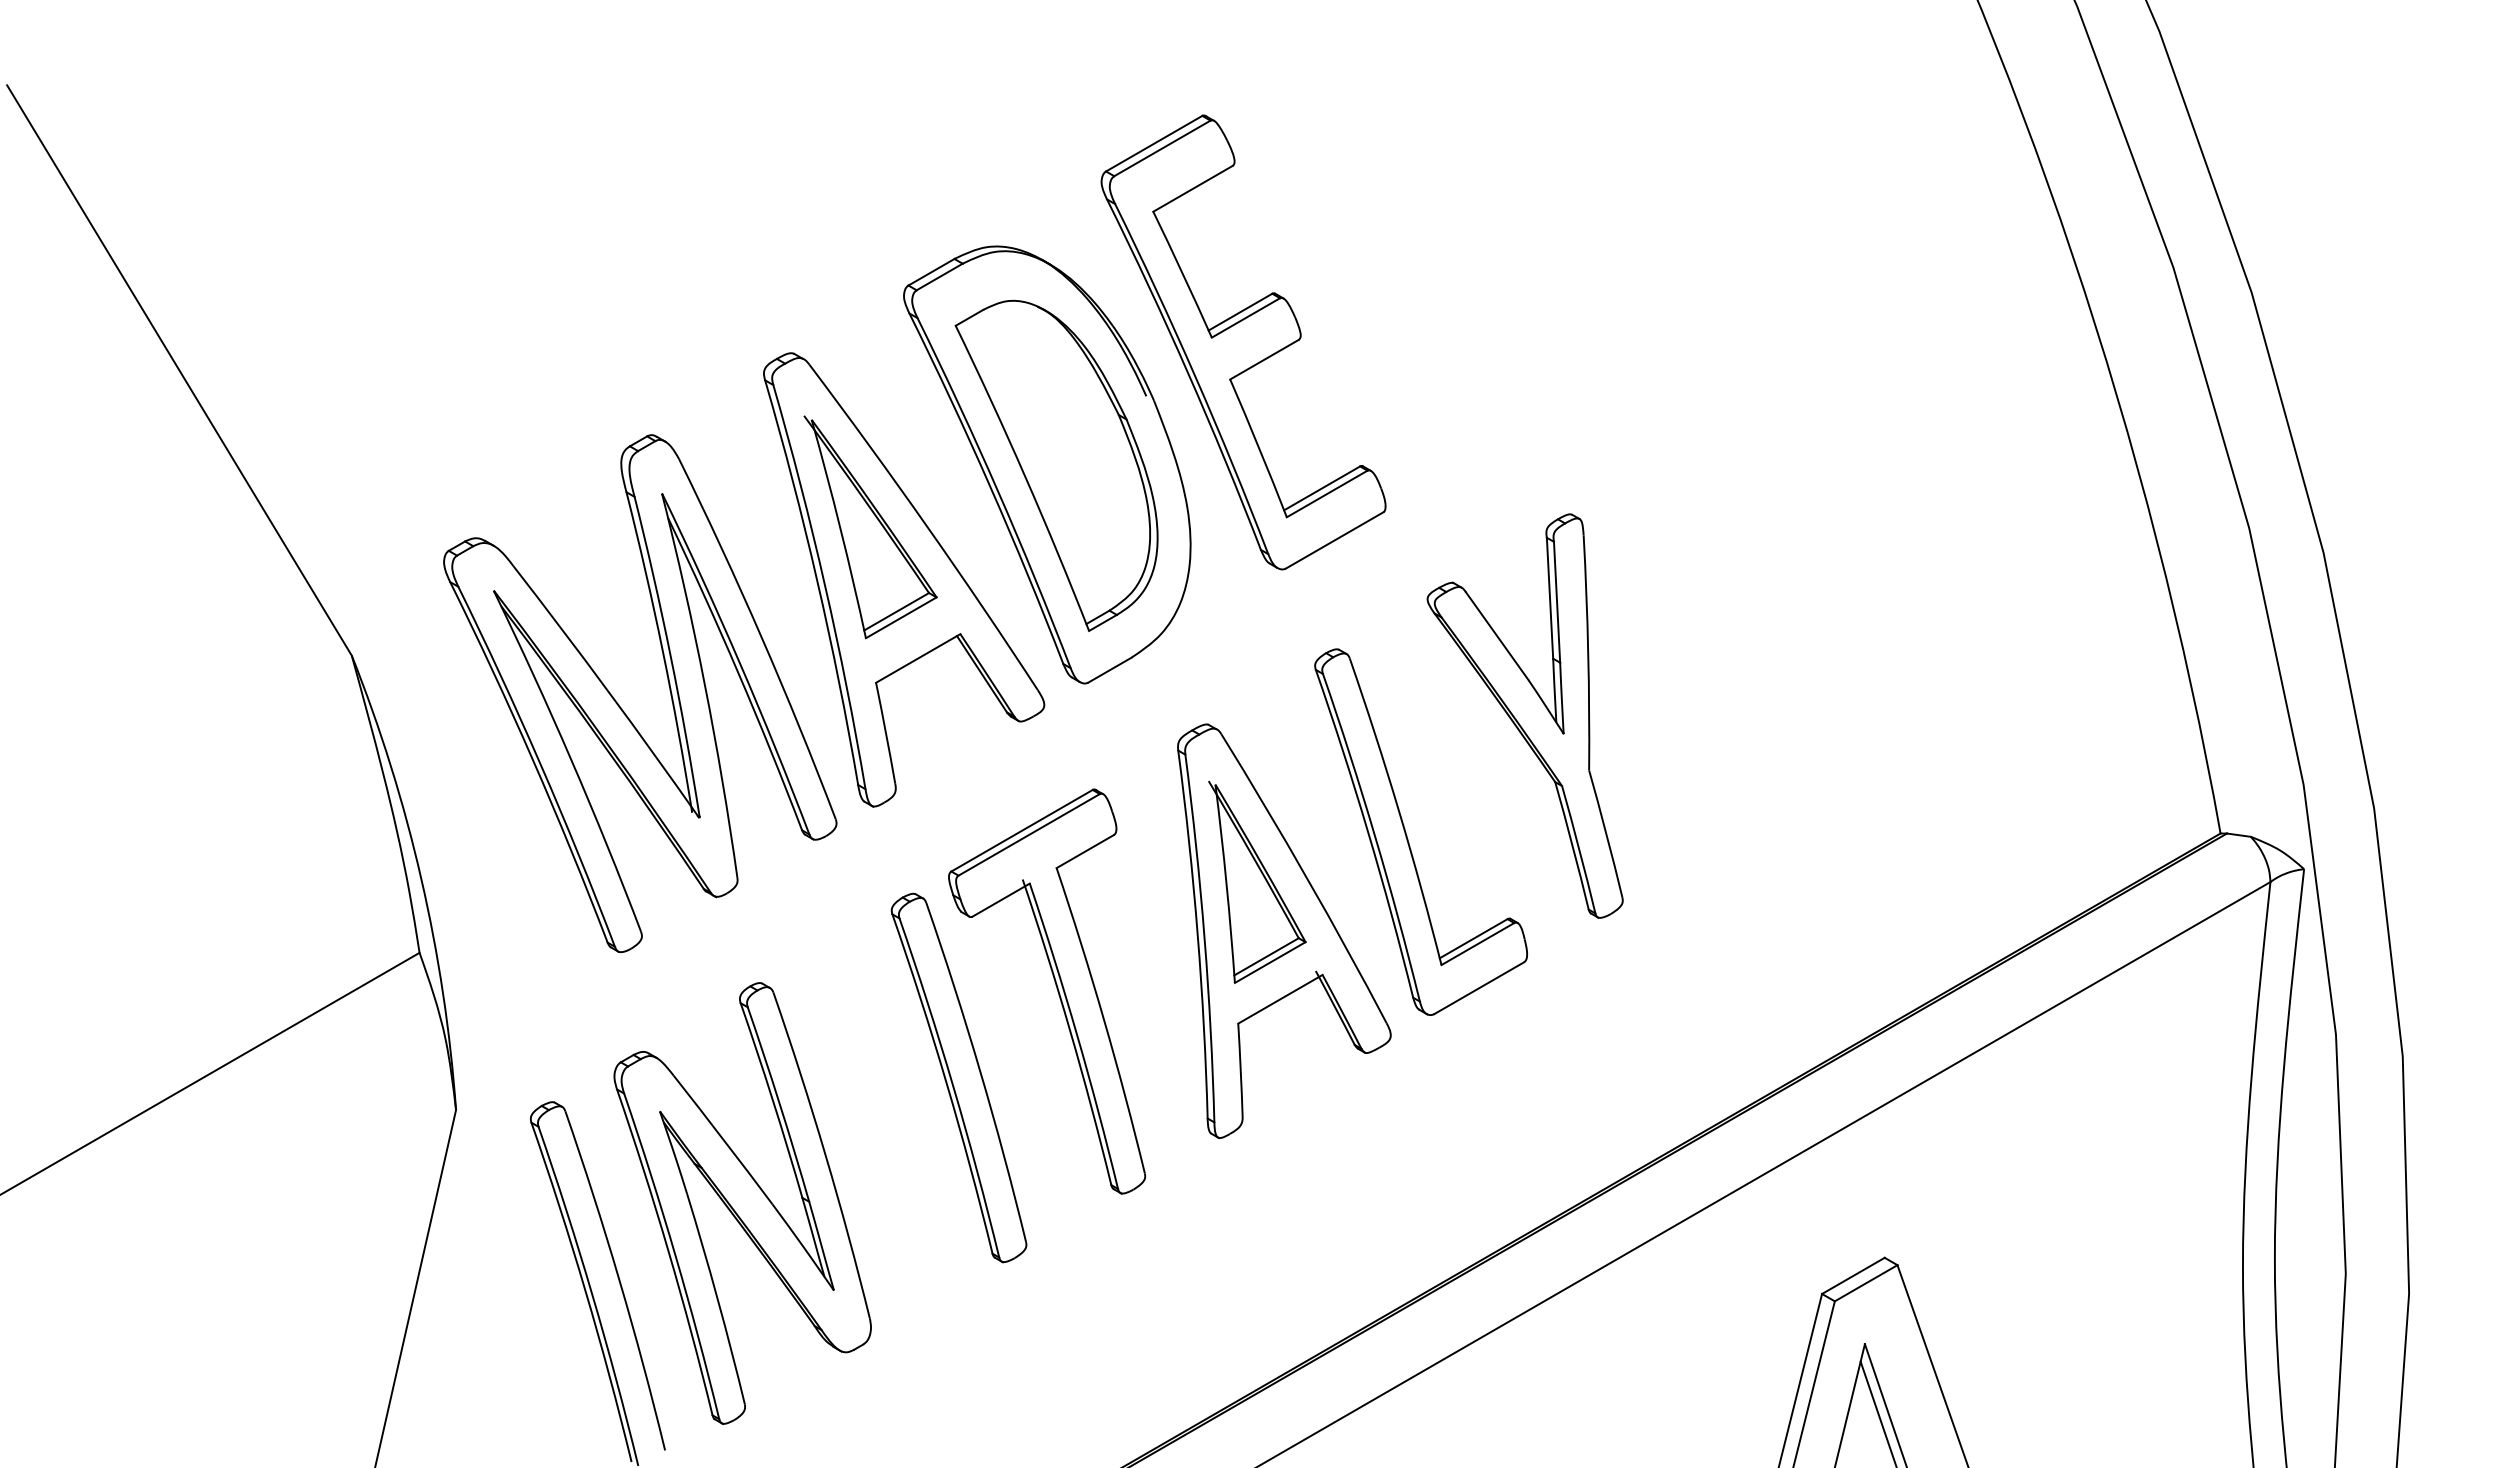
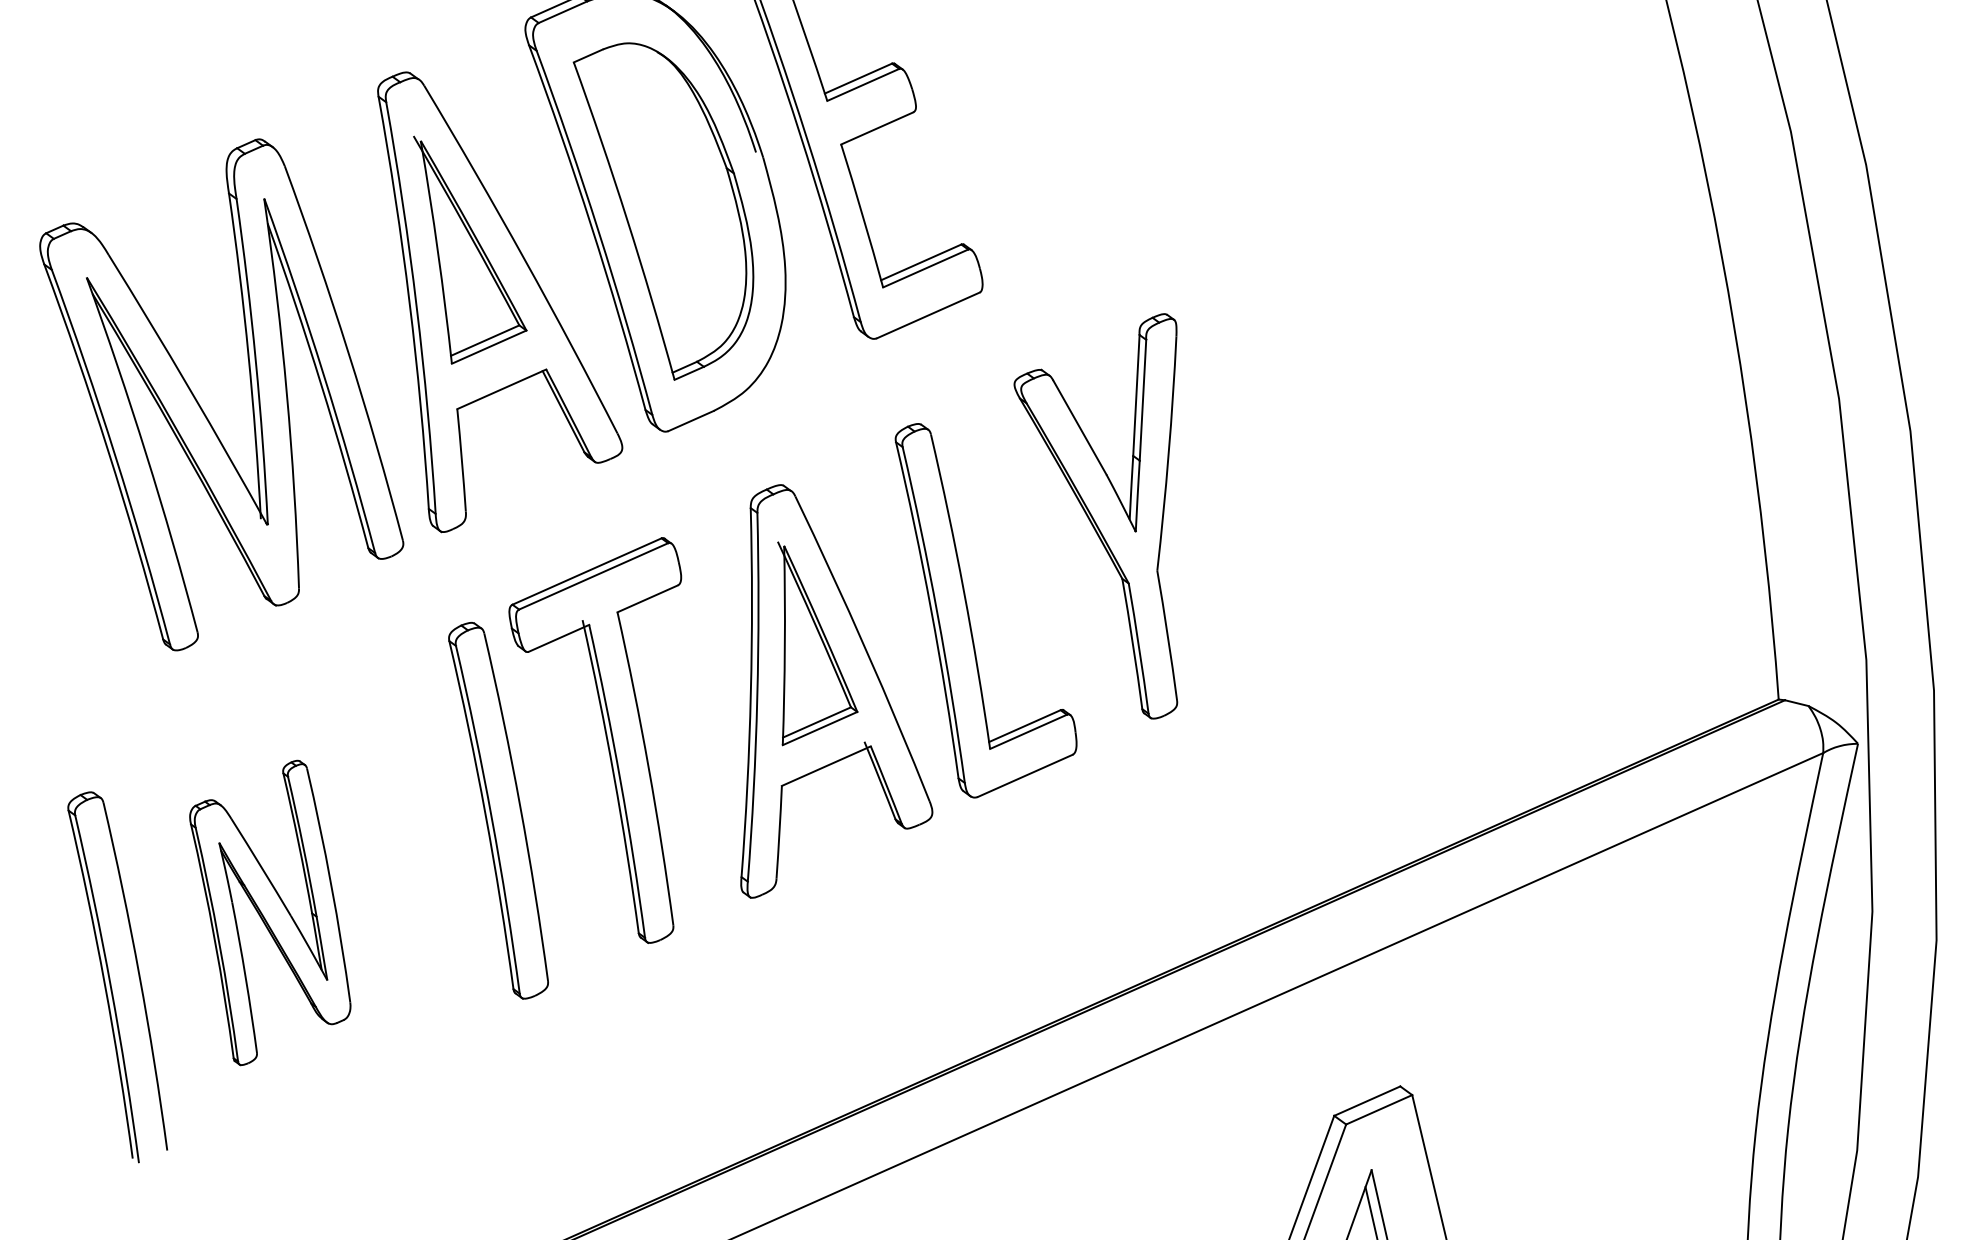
part: (742, 1203) -> (270, 913), size x0.7

